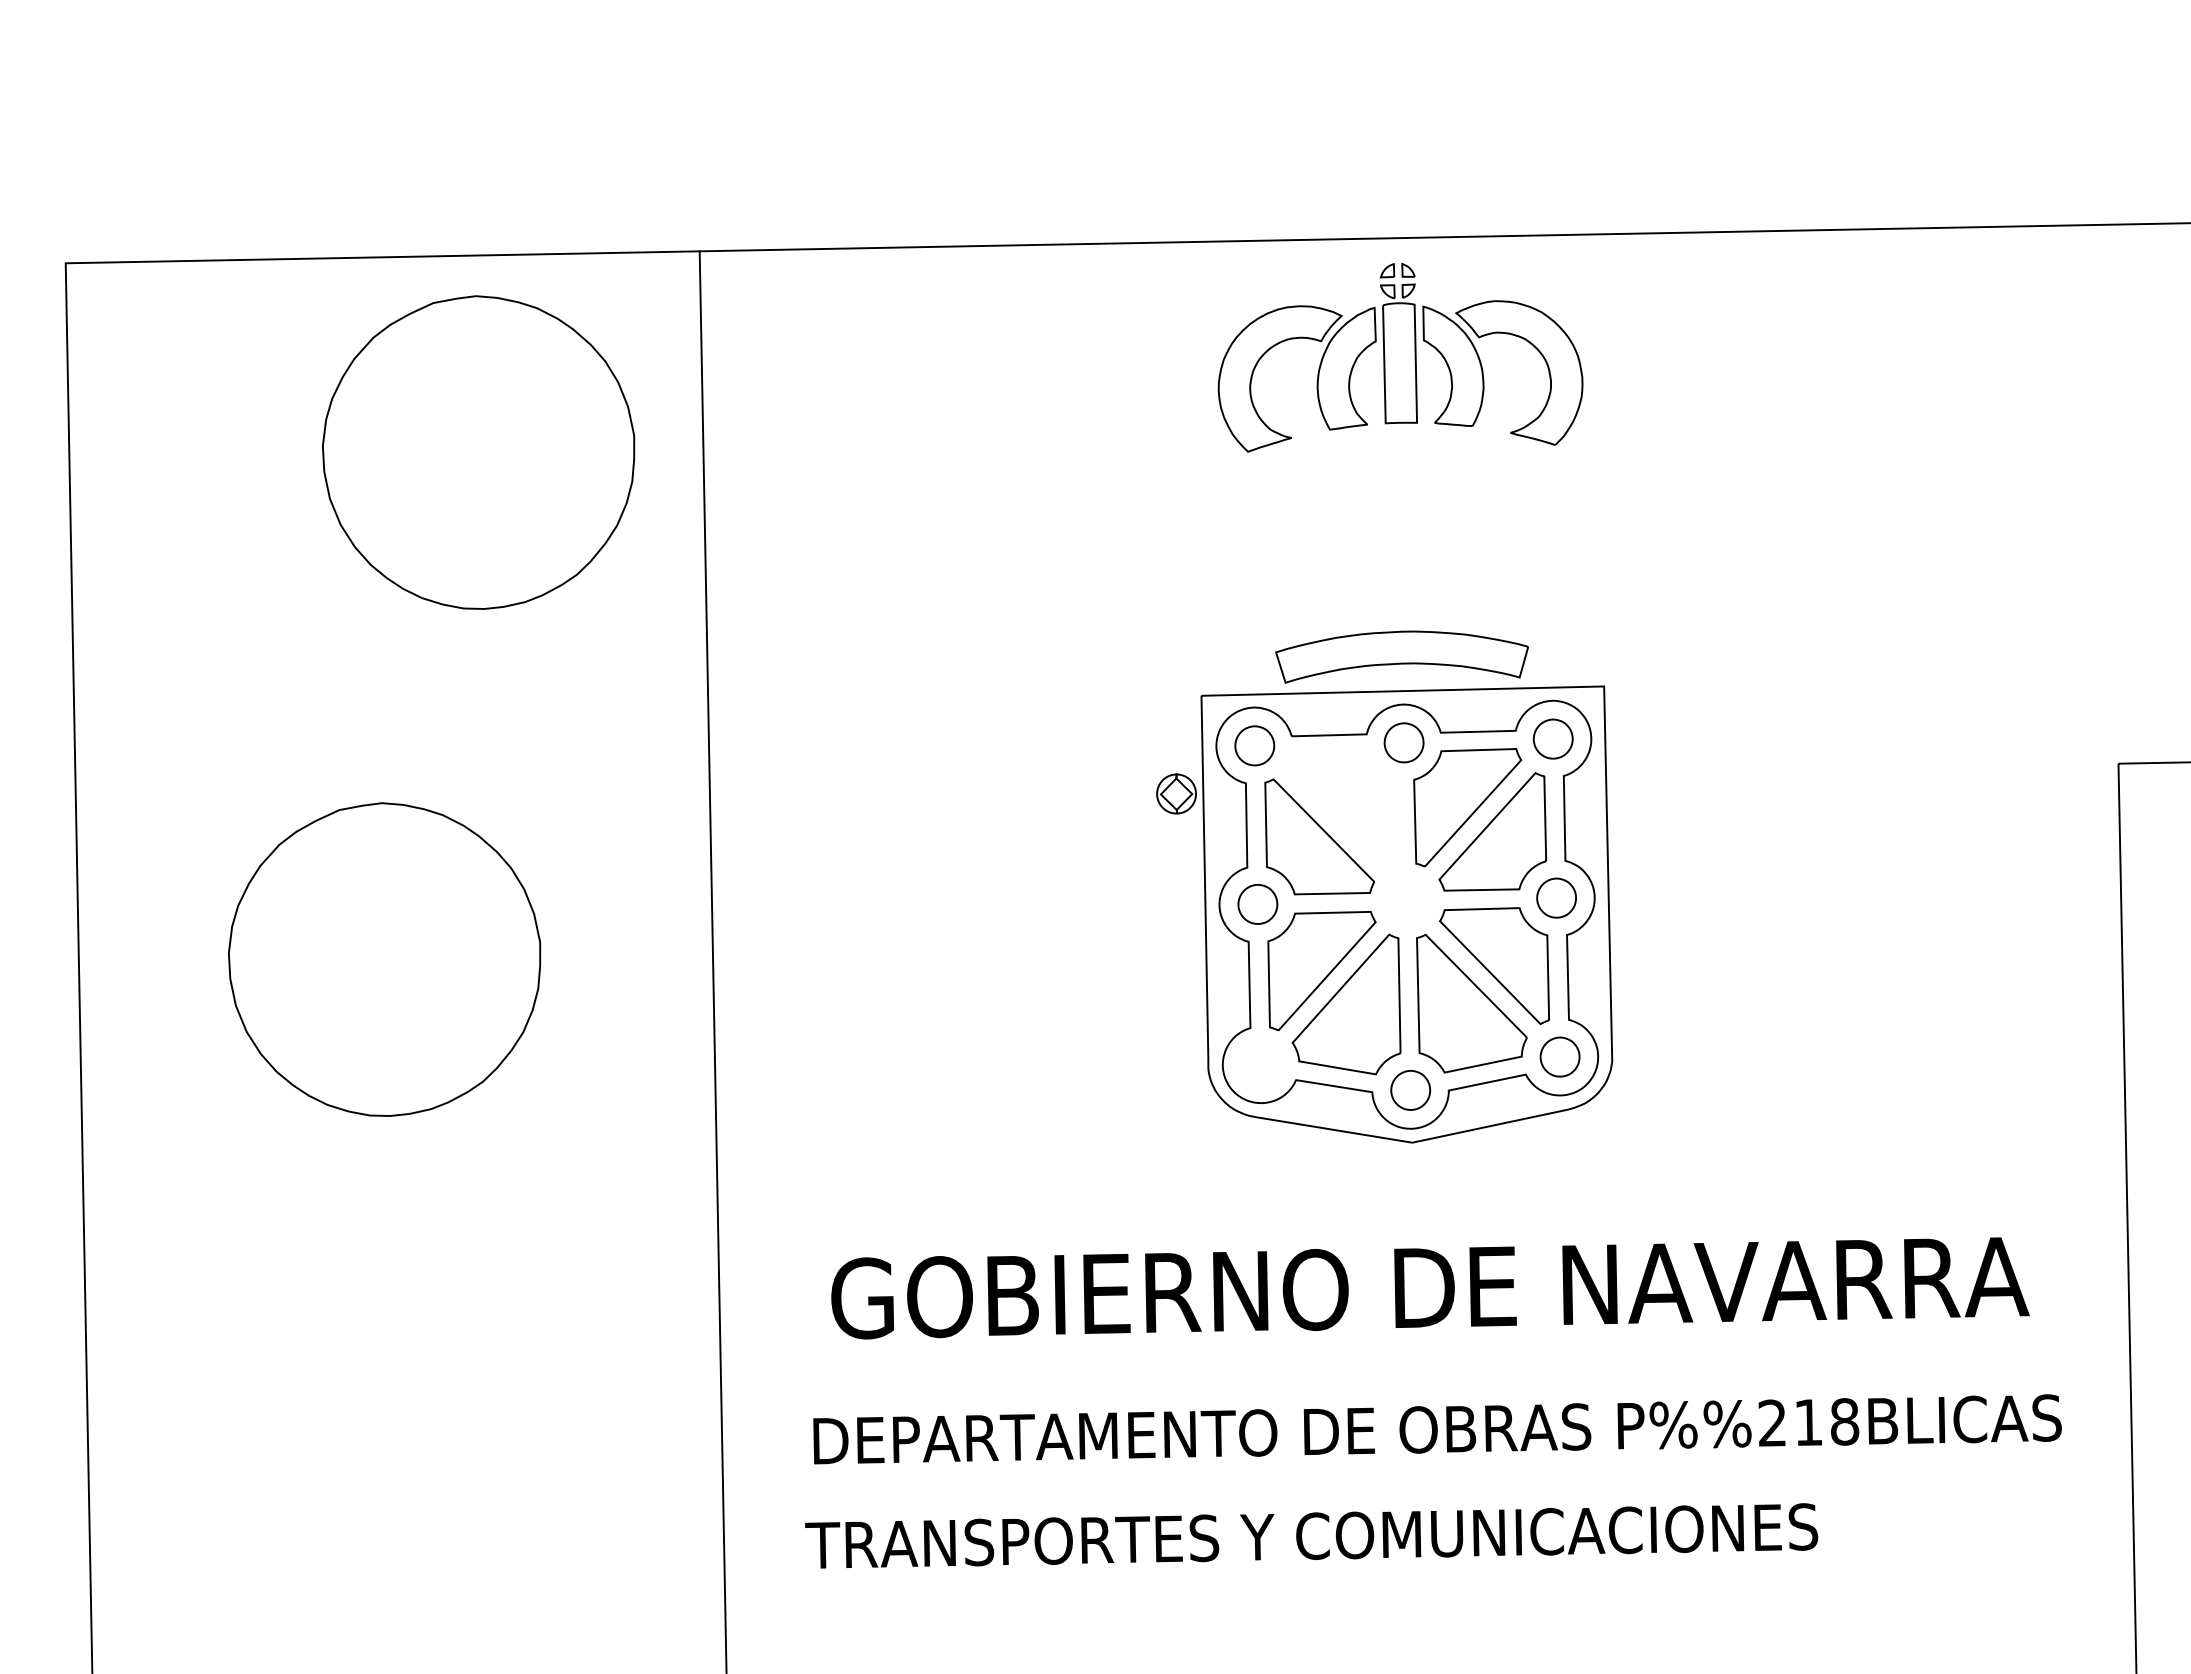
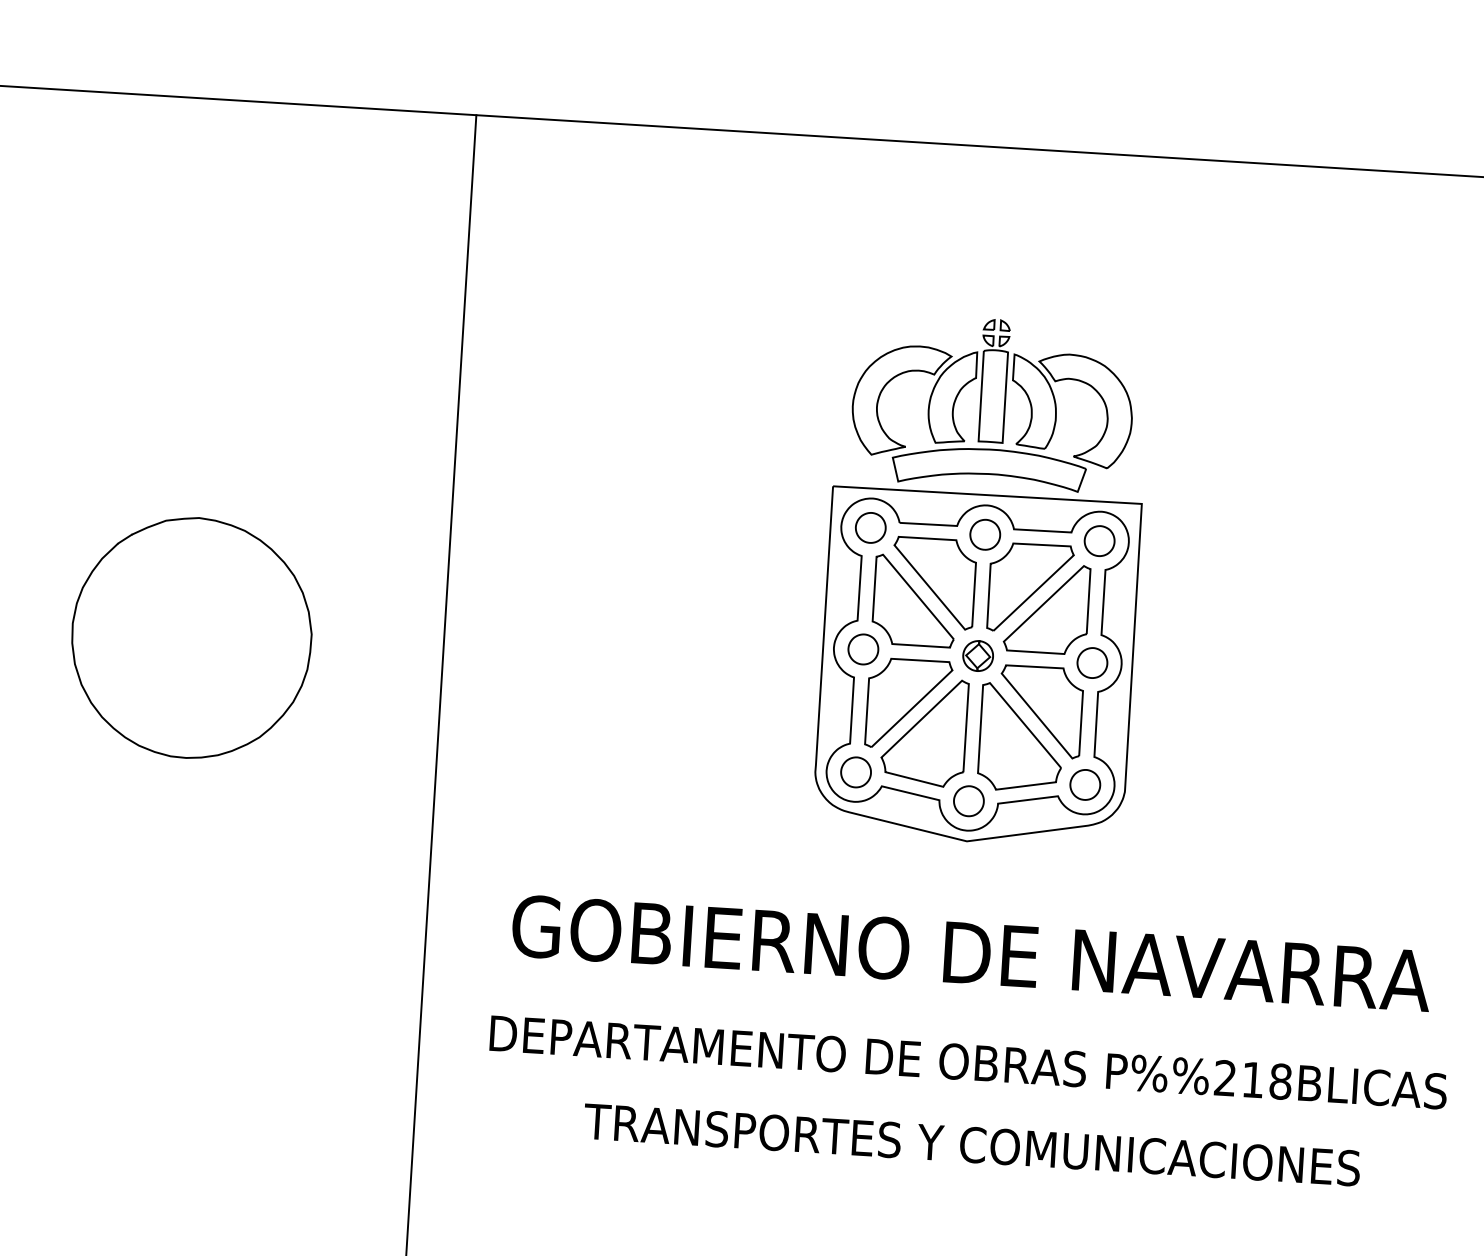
part: (1400, 357) -> (993, 391), moved
part: (478, 452) -> (294, 255), removed
part: (1176, 793) -> (978, 655), moved
part: (1341, 810) -> (933, 582), added
part: (1260, 1064) -> (855, 772), added
text: (1311, 1535) -> (971, 1144), moved

